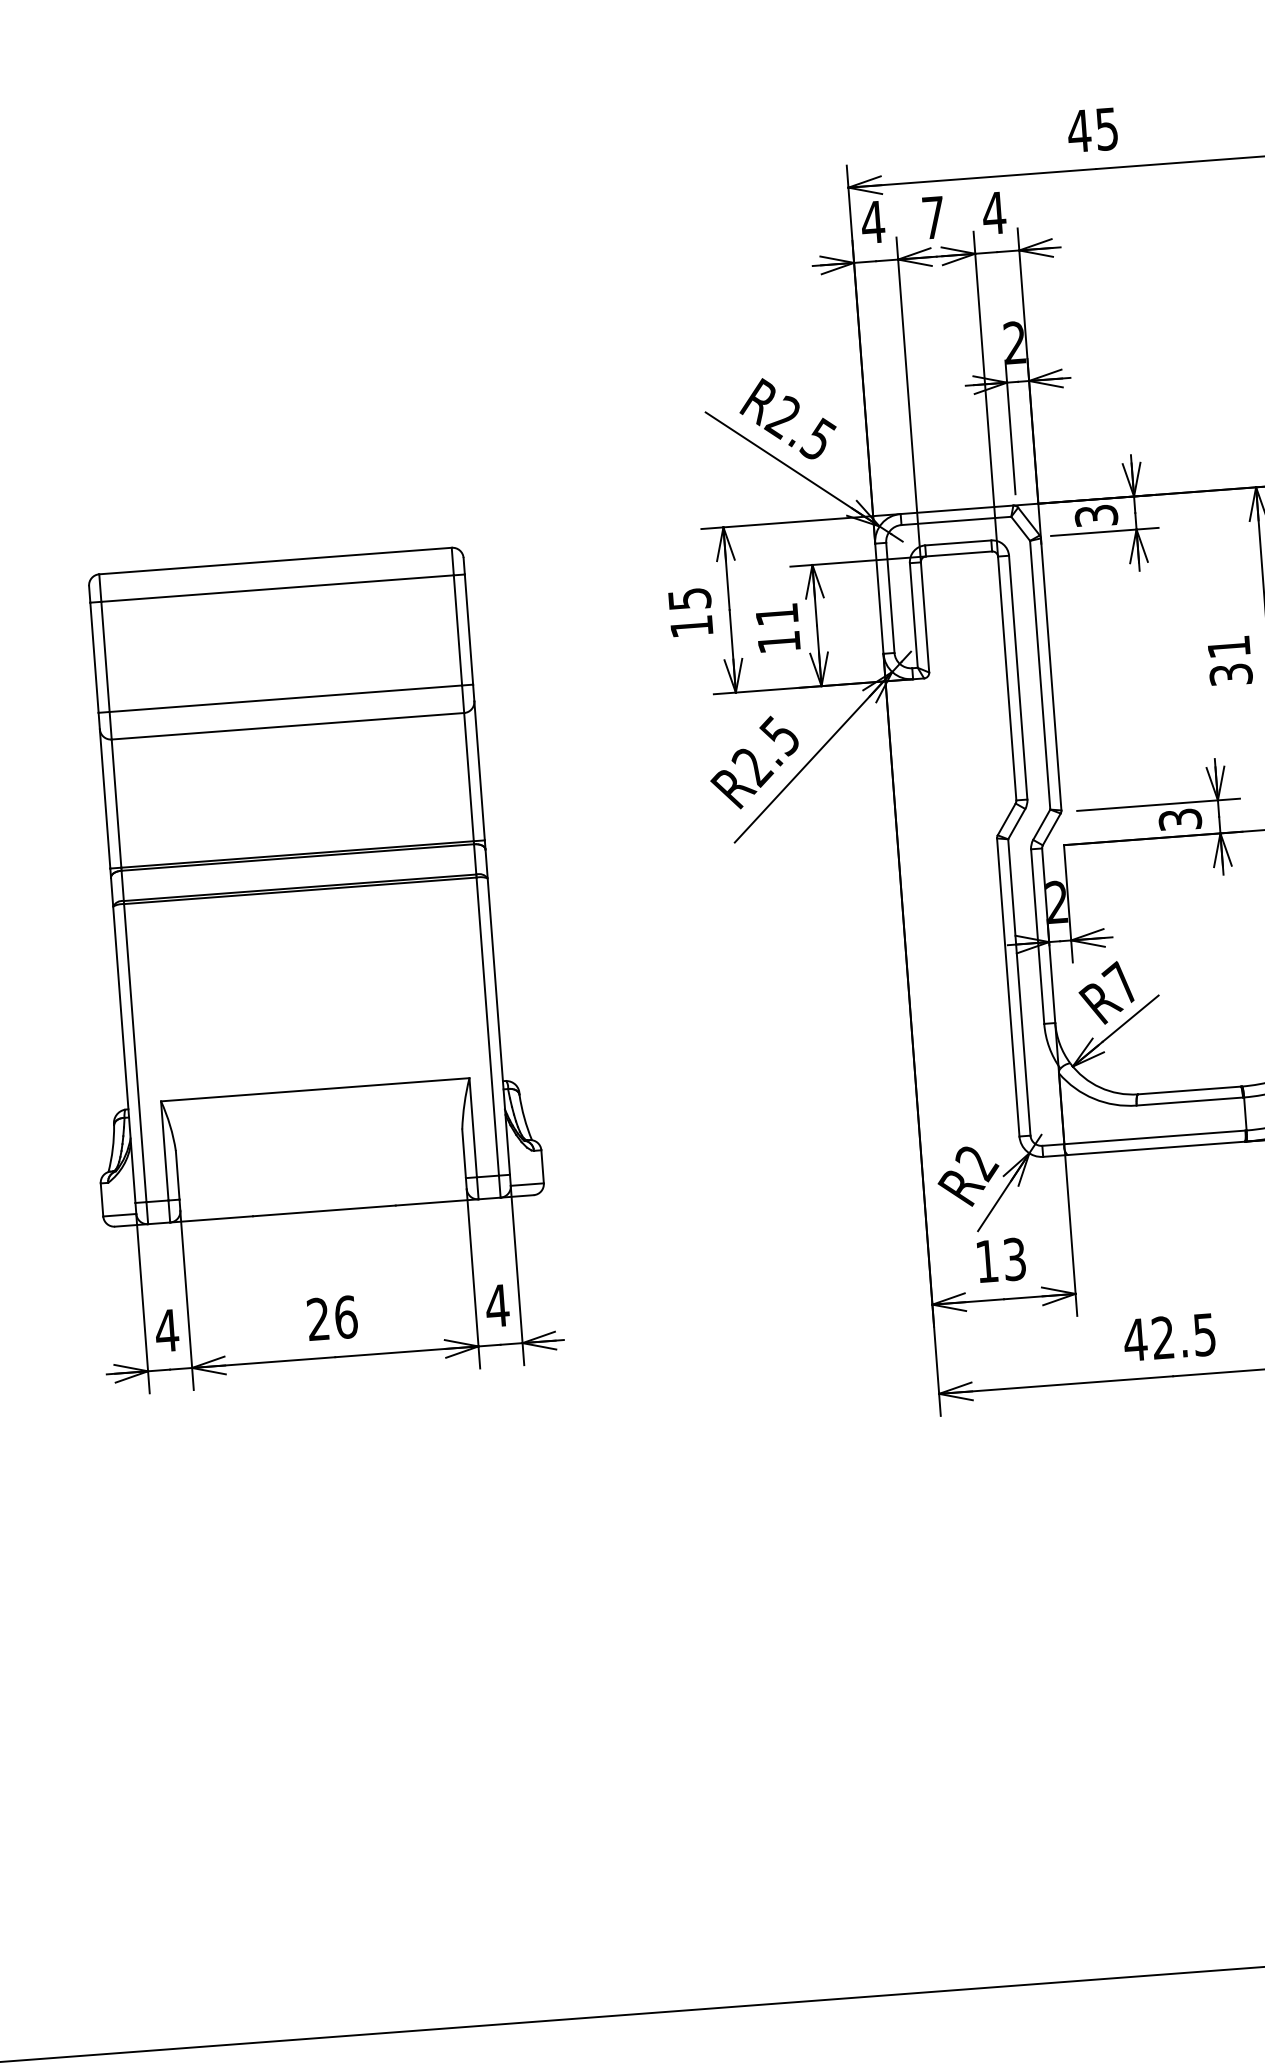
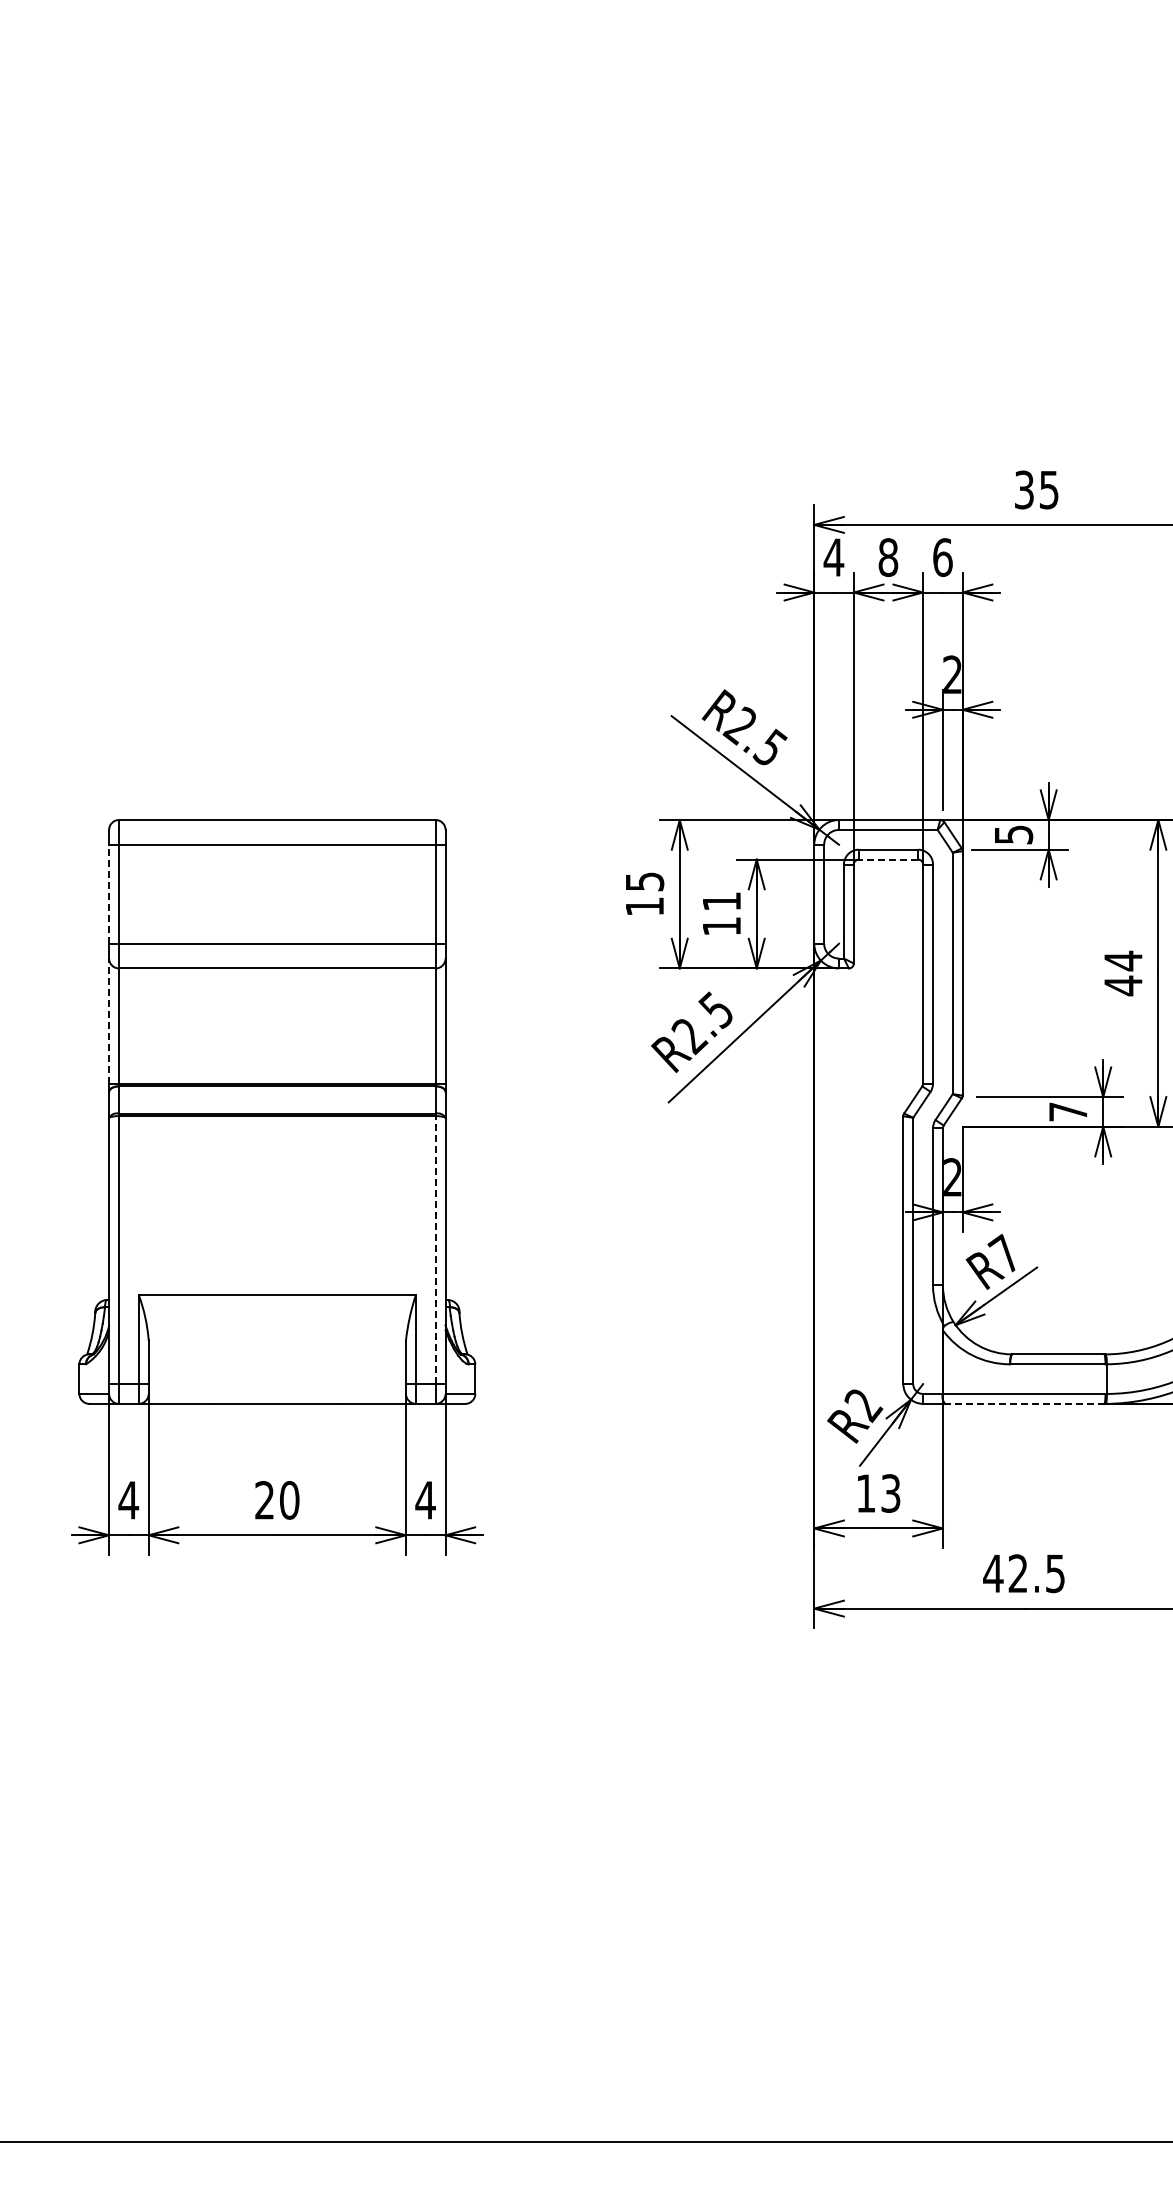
text: (1079, 130) -> (1024, 489), 45 -> 35
text: (993, 213) -> (942, 557), 4 -> 6
text: (933, 217) -> (888, 557), 7 -> 8
text: (1096, 515) -> (1013, 834), 3 -> 5
line: (959, 553) -> (888, 859), solid -> dashed
line: (94, 656) -> (109, 893), solid -> dashed
text: (1230, 661) -> (1123, 973), 31 -> 44
line: (105, 799) -> (109, 1021), solid -> dashed
text: (1179, 819) -> (1067, 1111), 3 -> 7
line: (487, 1026) -> (435, 1250), solid -> dashed
line: (1155, 1147) -> (1024, 1403), solid -> dashed
text: (345, 1317) -> (289, 1500), 26 -> 20

